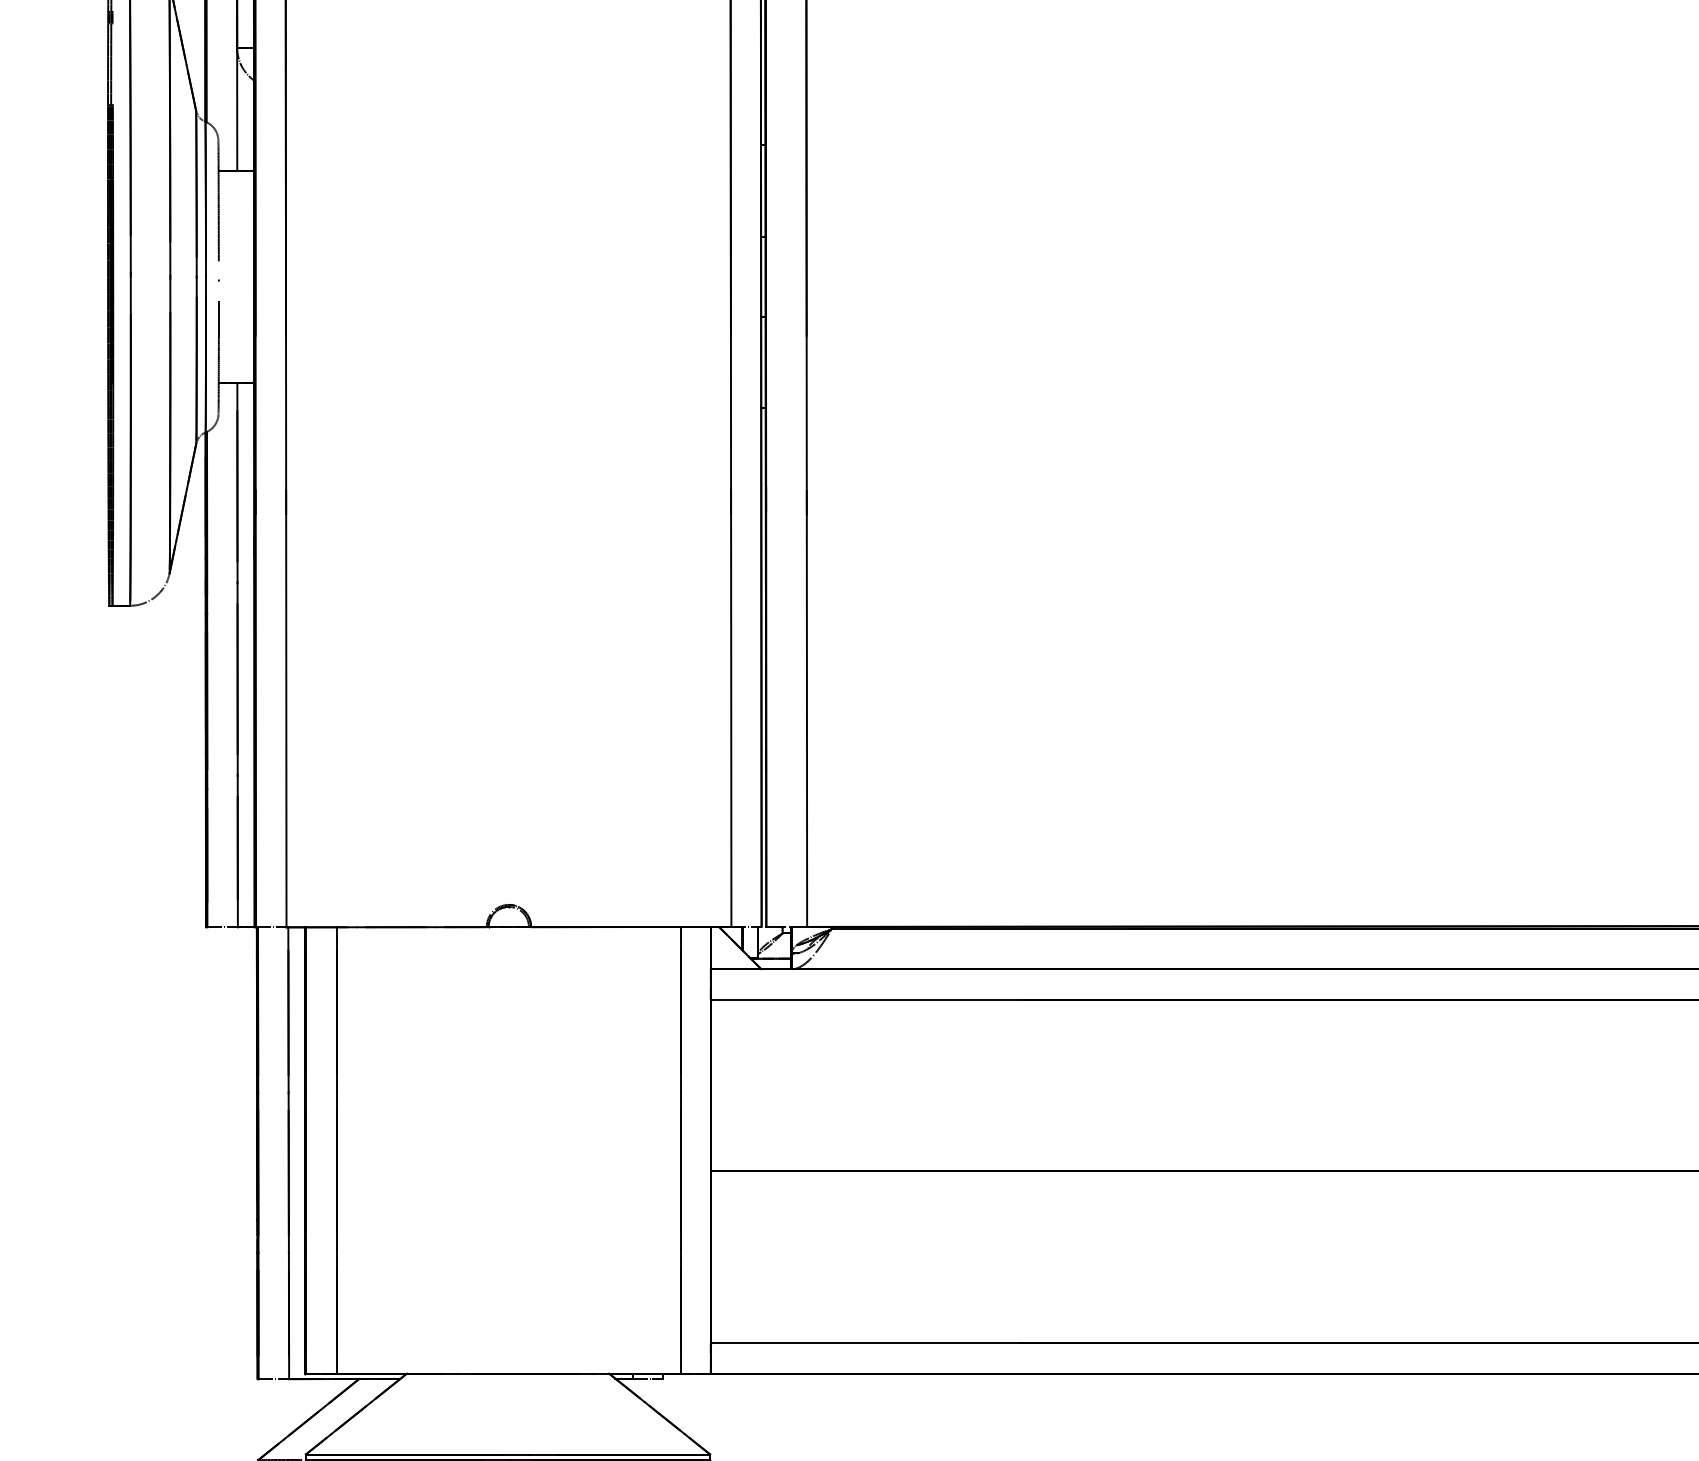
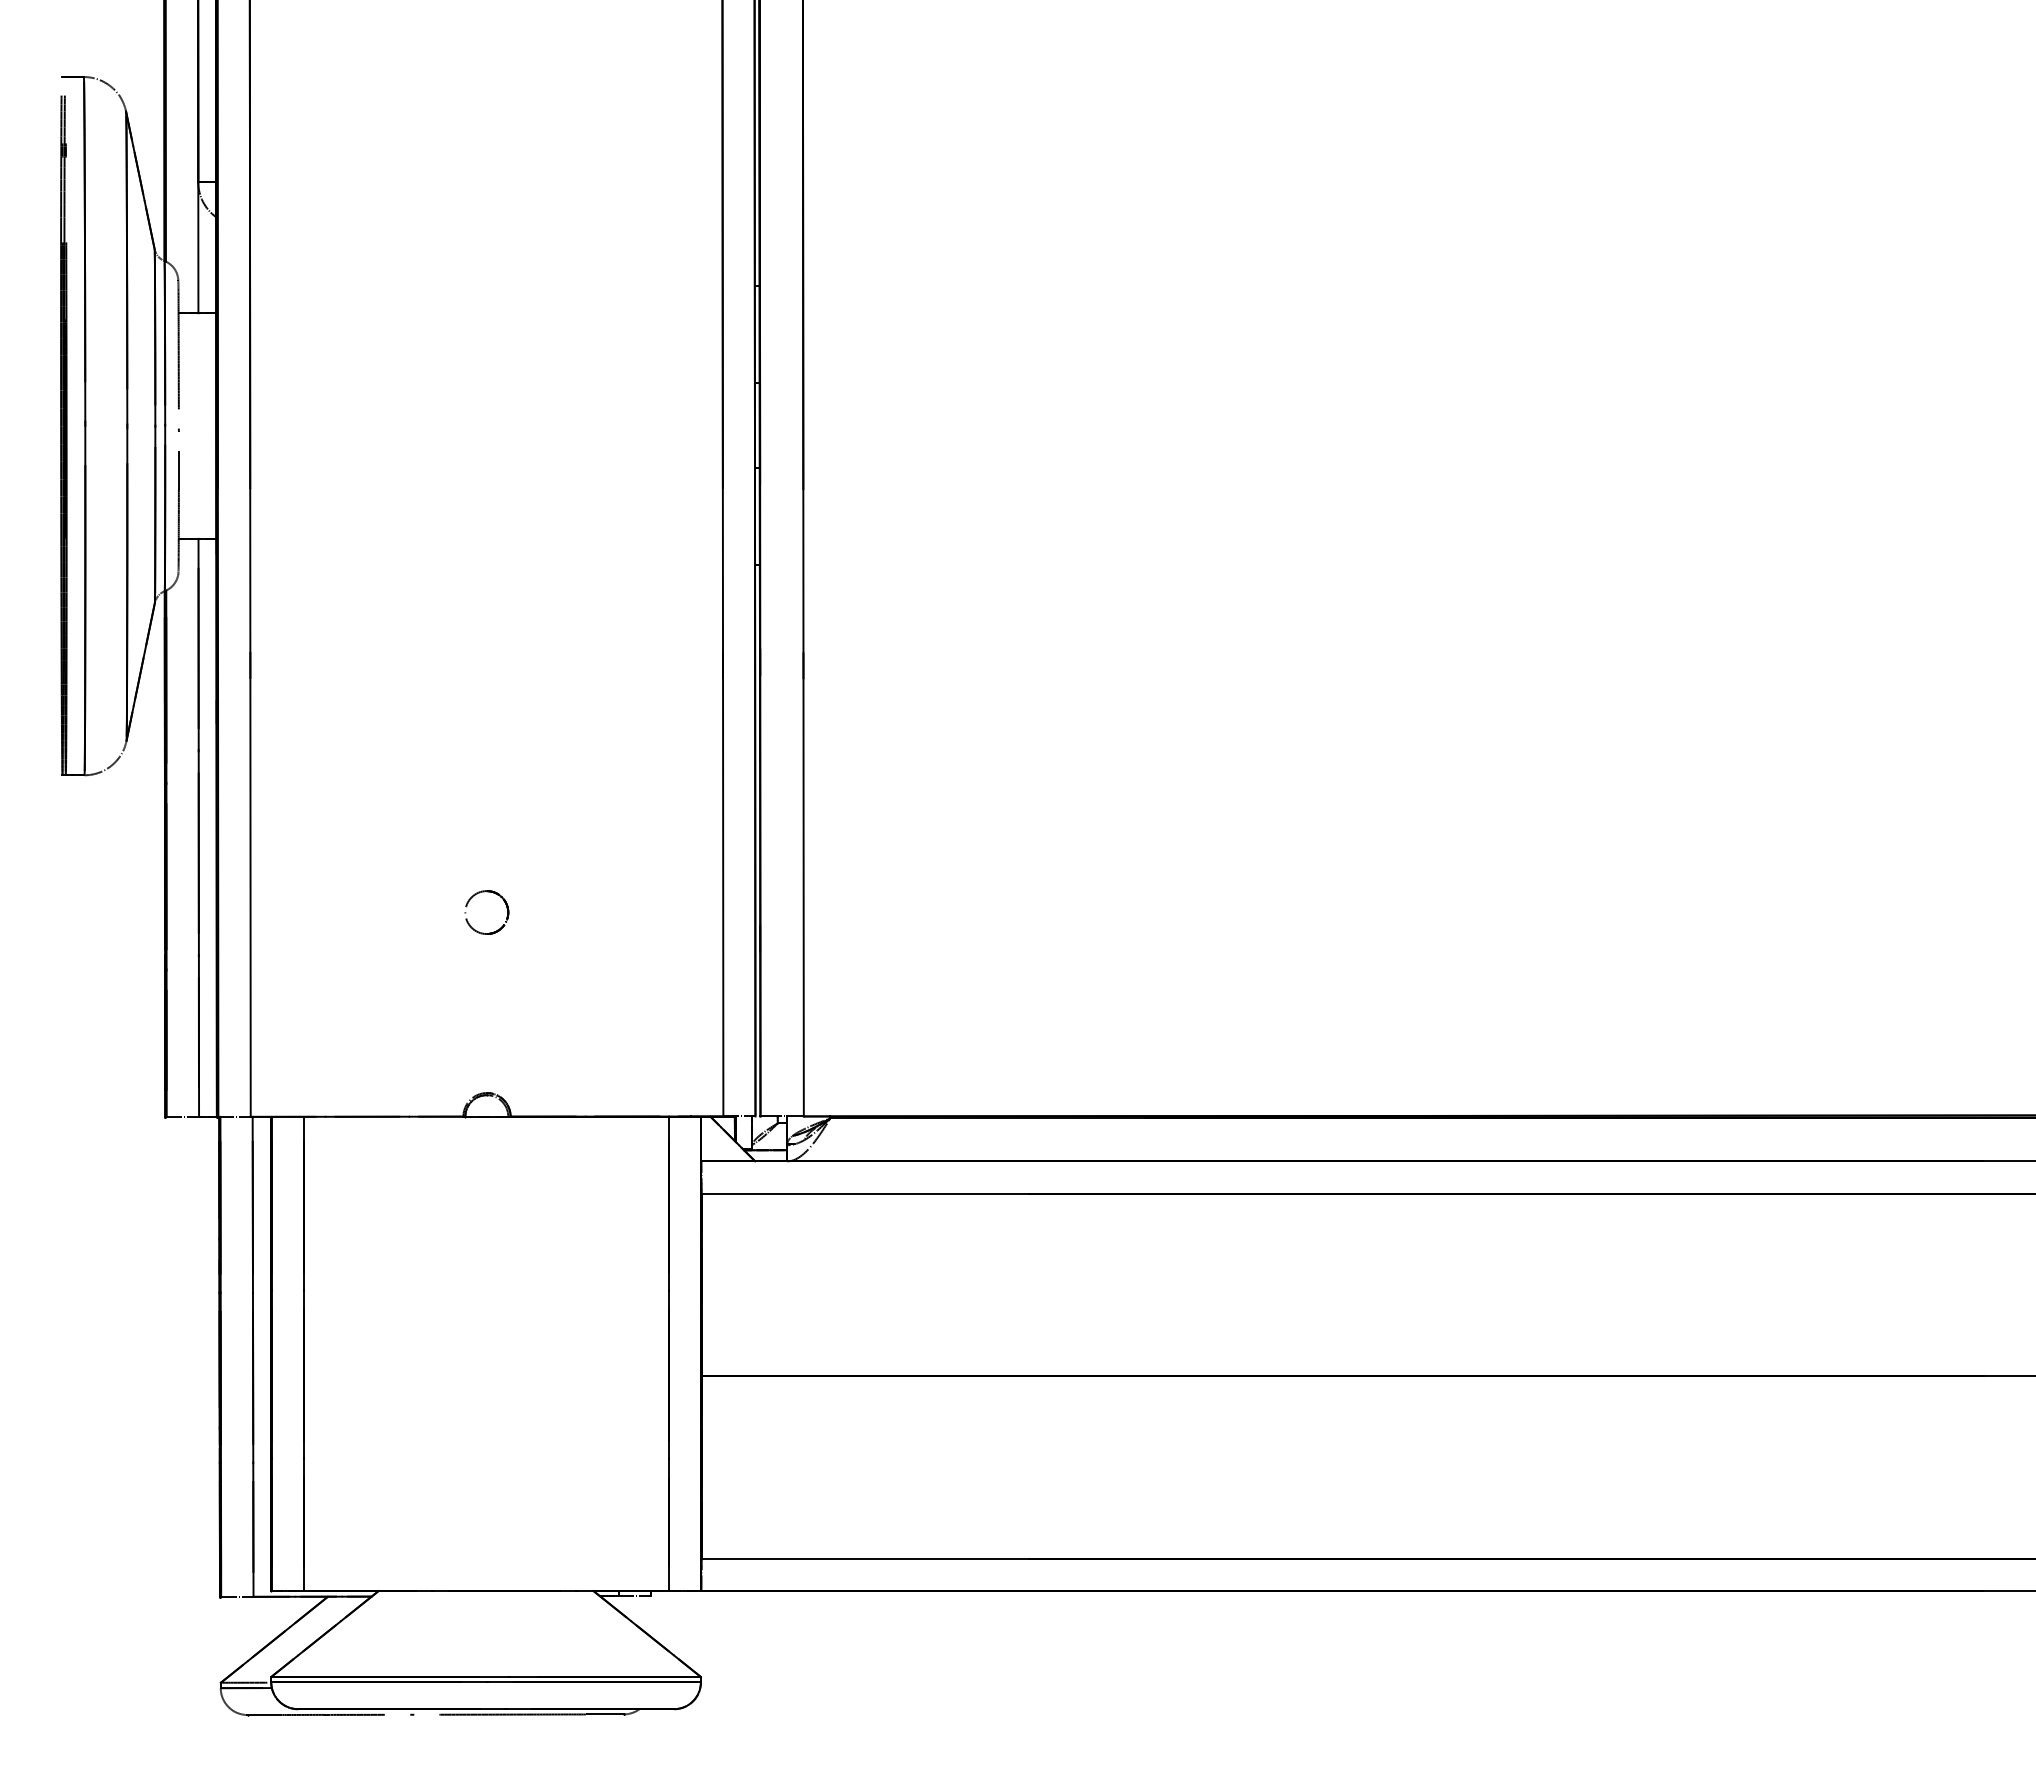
part: (494, 722) -> (471, 899), added

